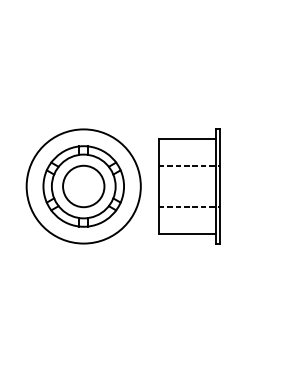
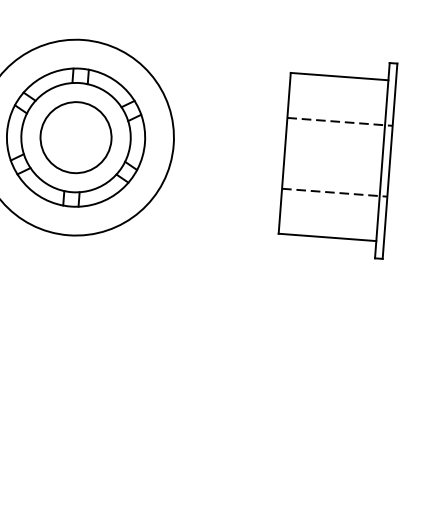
part: (189, 186) -> (337, 157), moved

